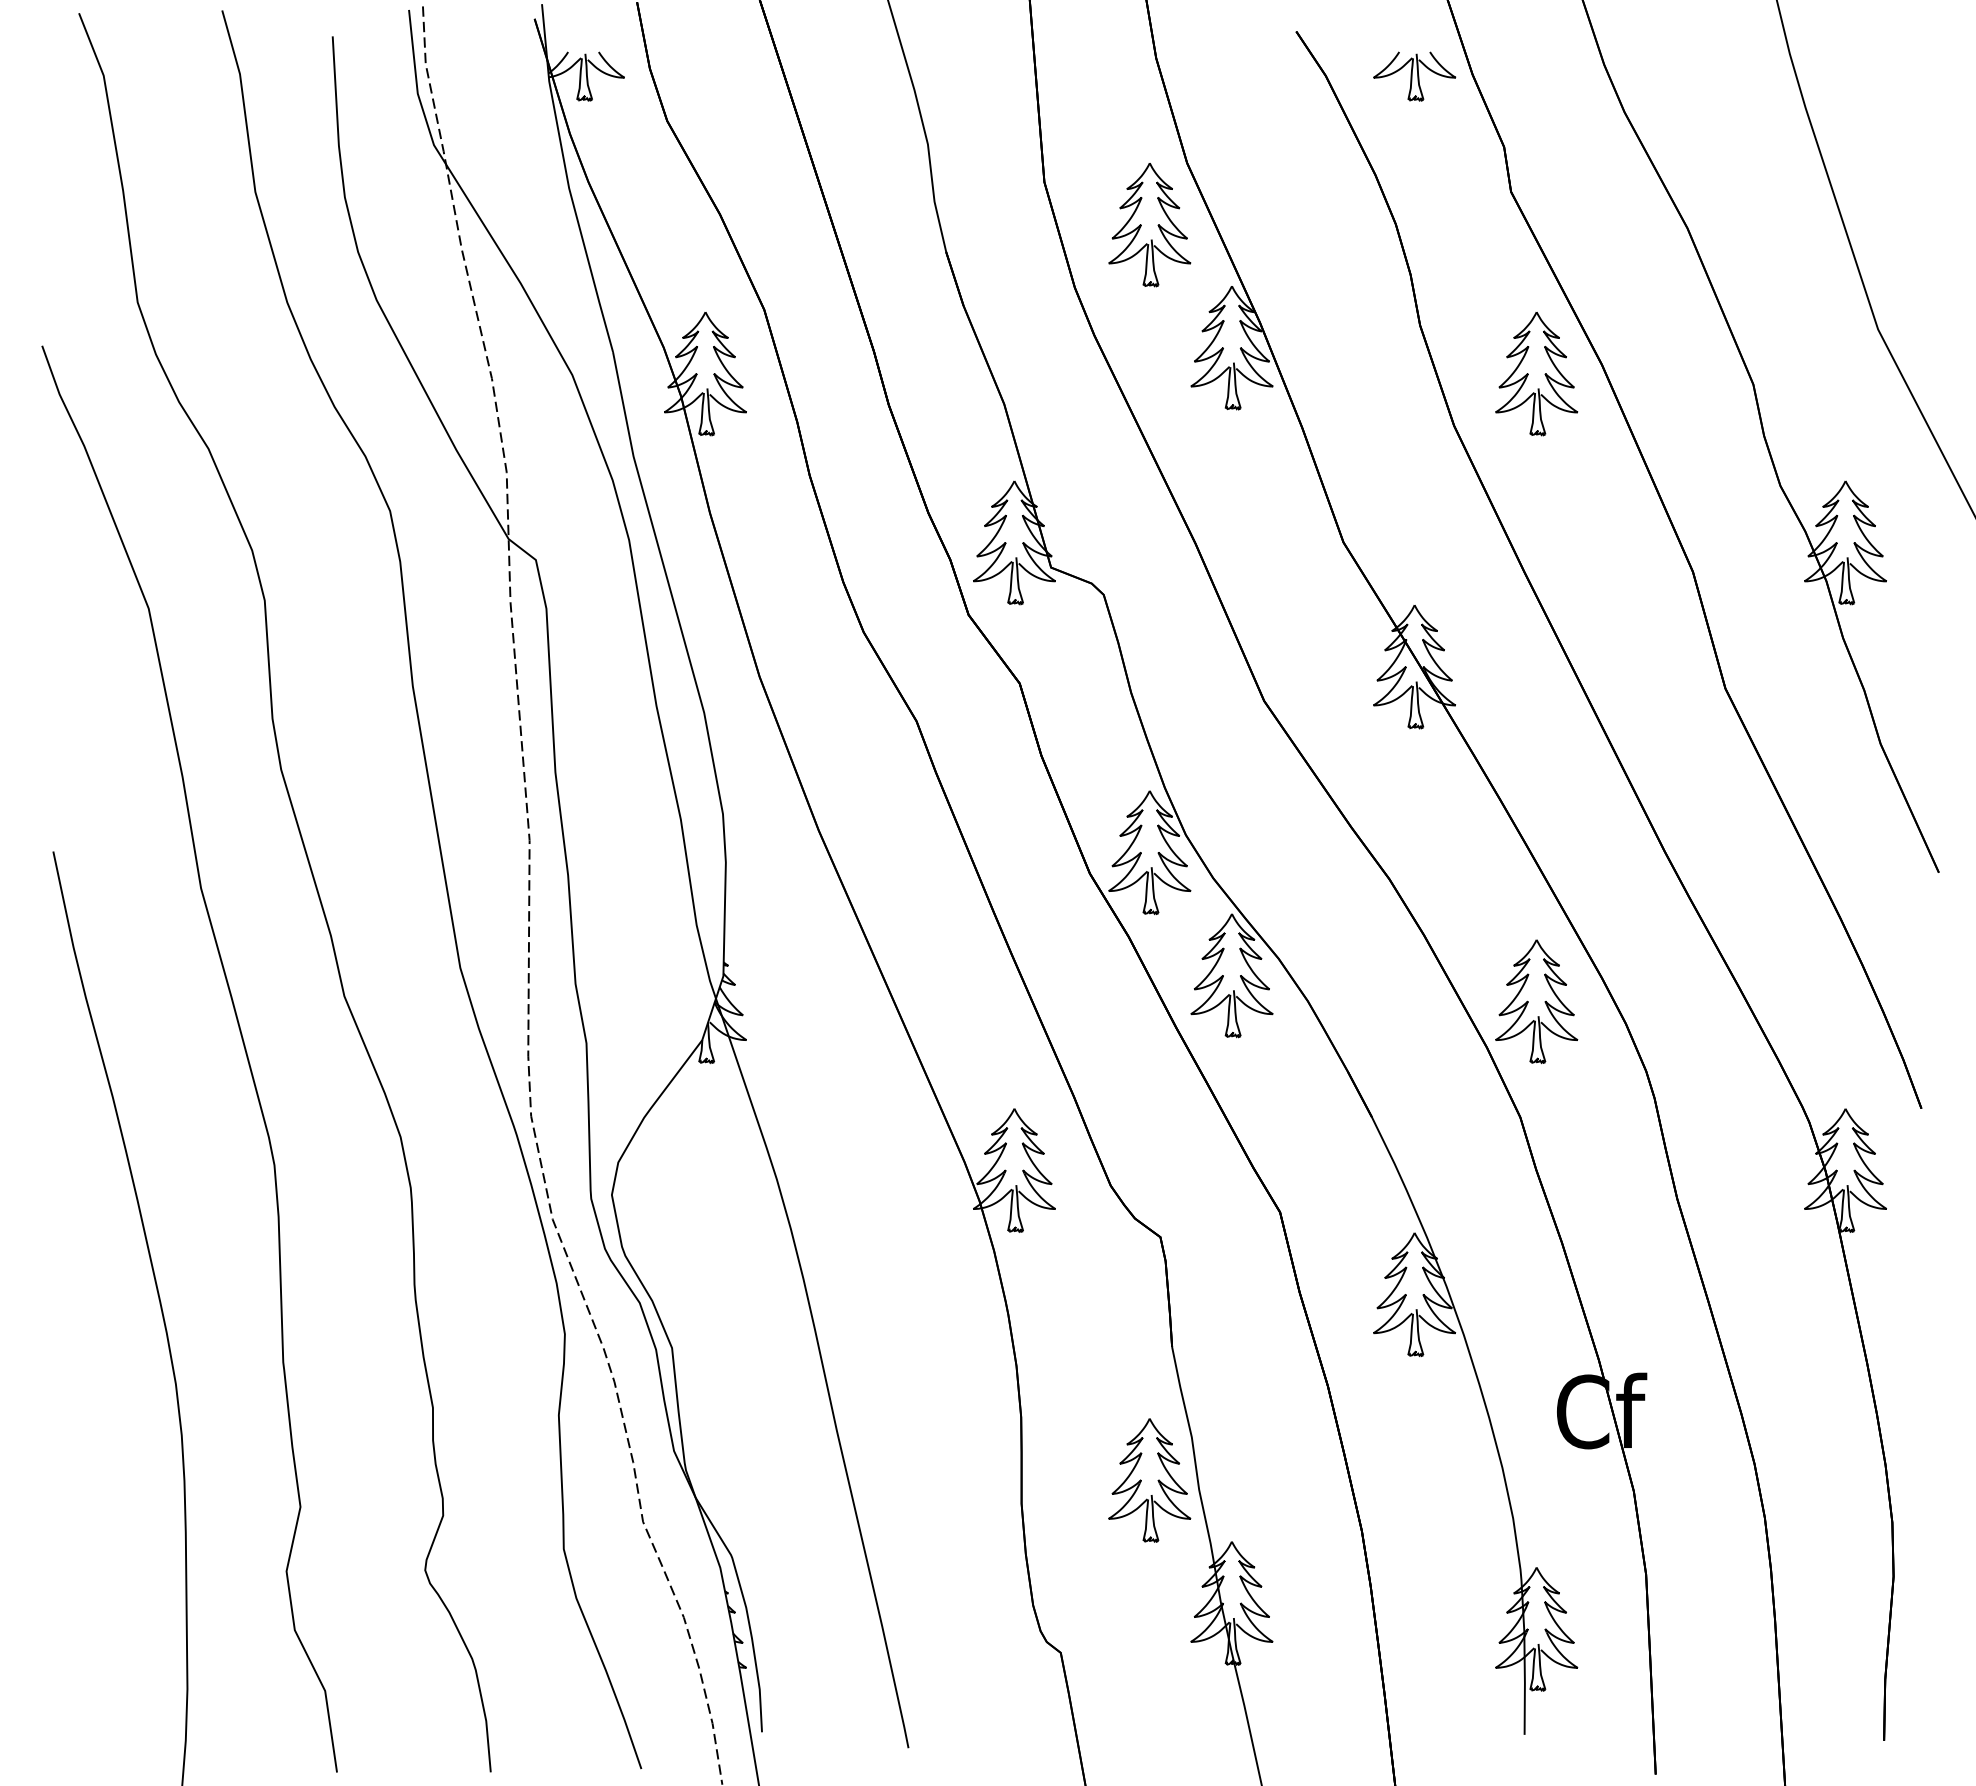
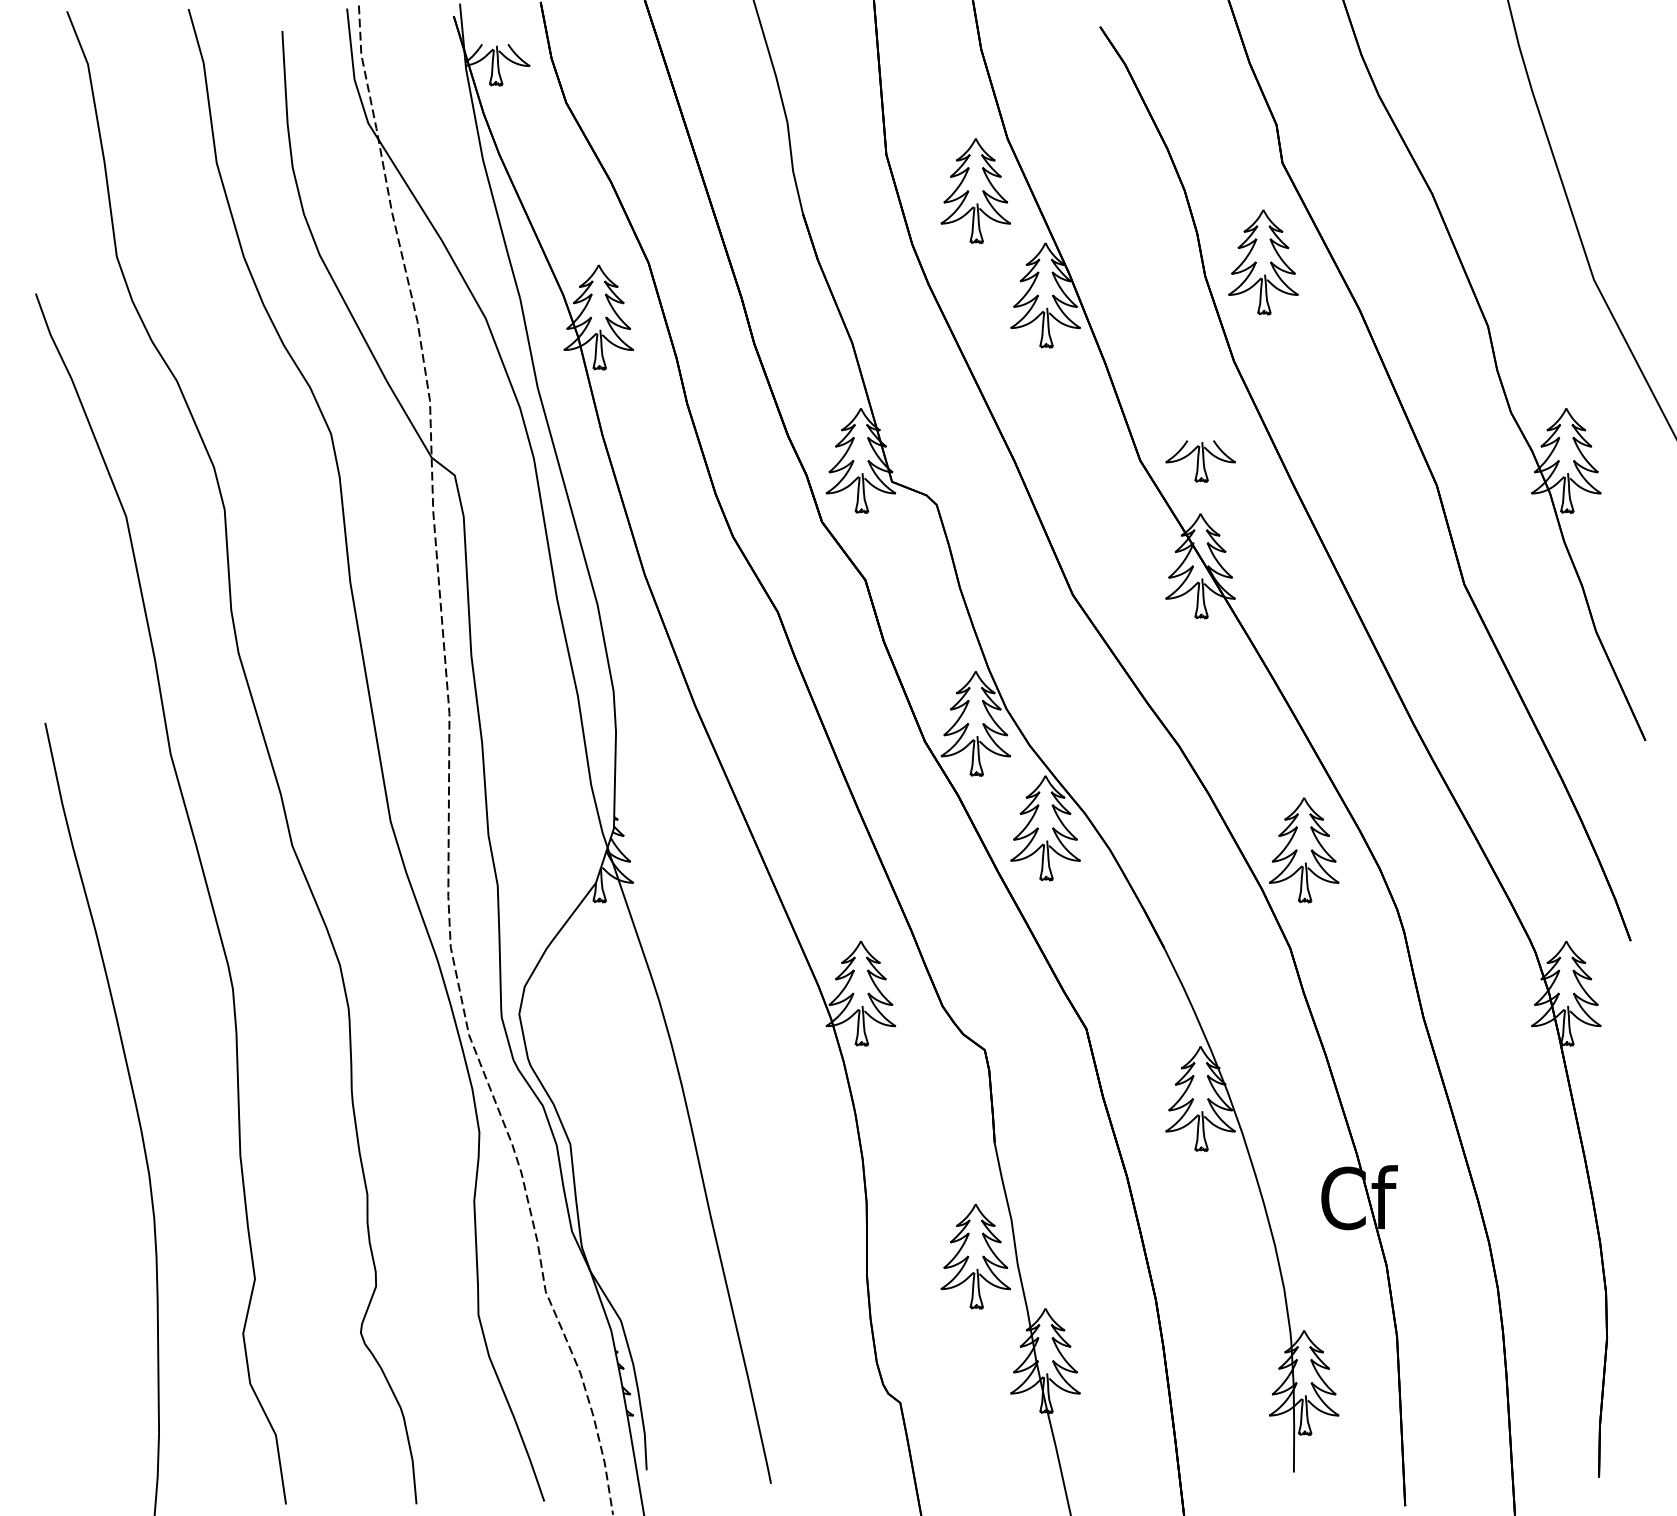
part: (1414, 76) -> (1200, 461), moved
part: (1536, 374) -> (1263, 262), moved

